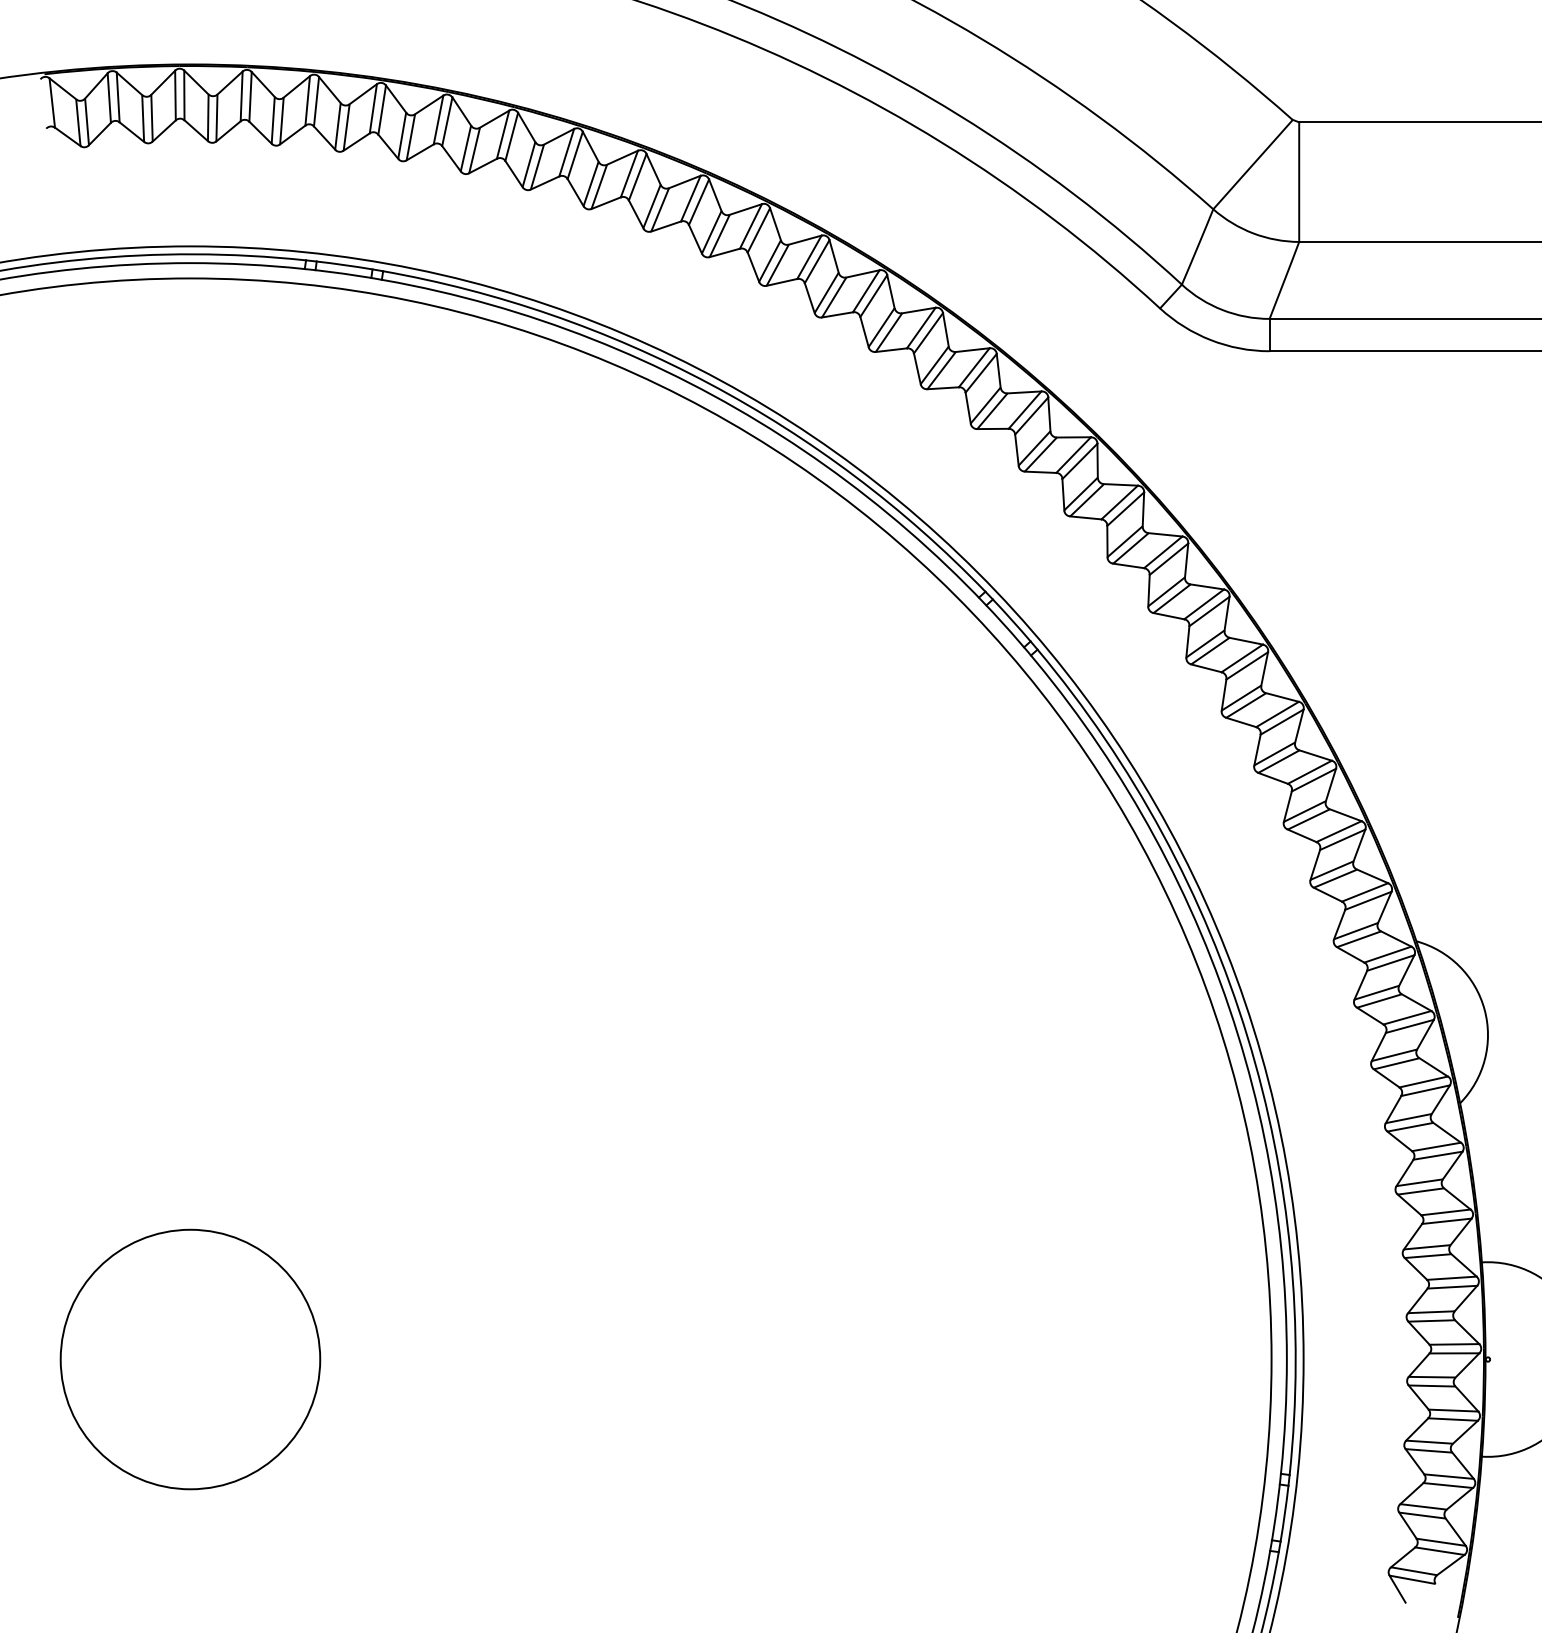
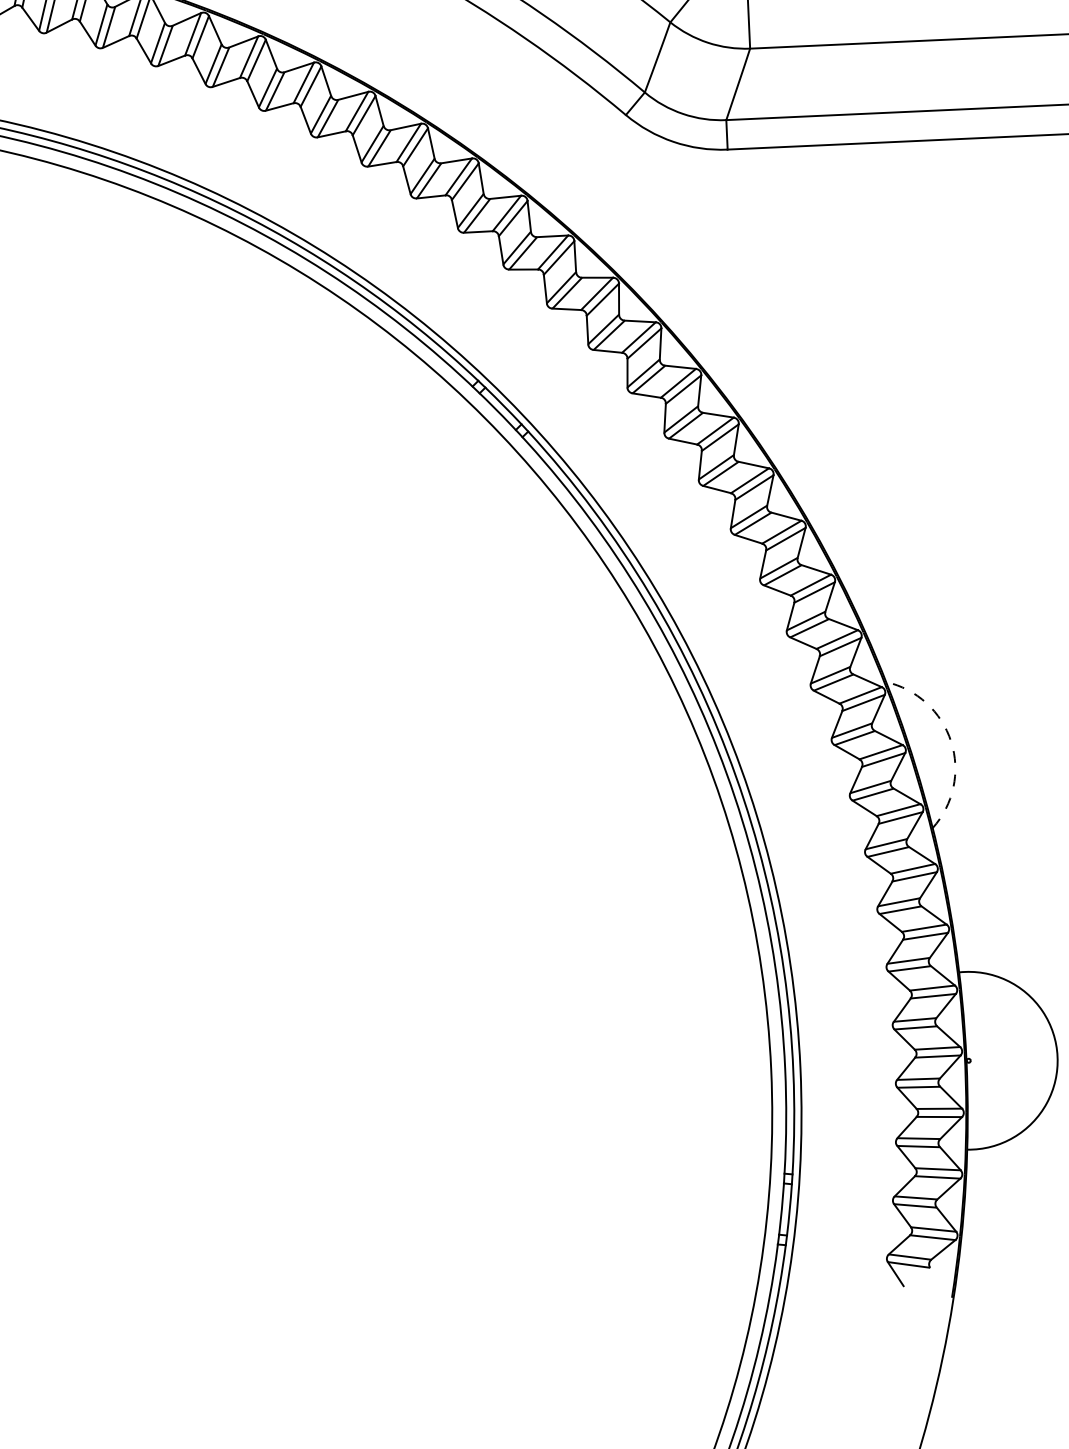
arc: (1484, 1009) -> (951, 741), solid -> dashed

